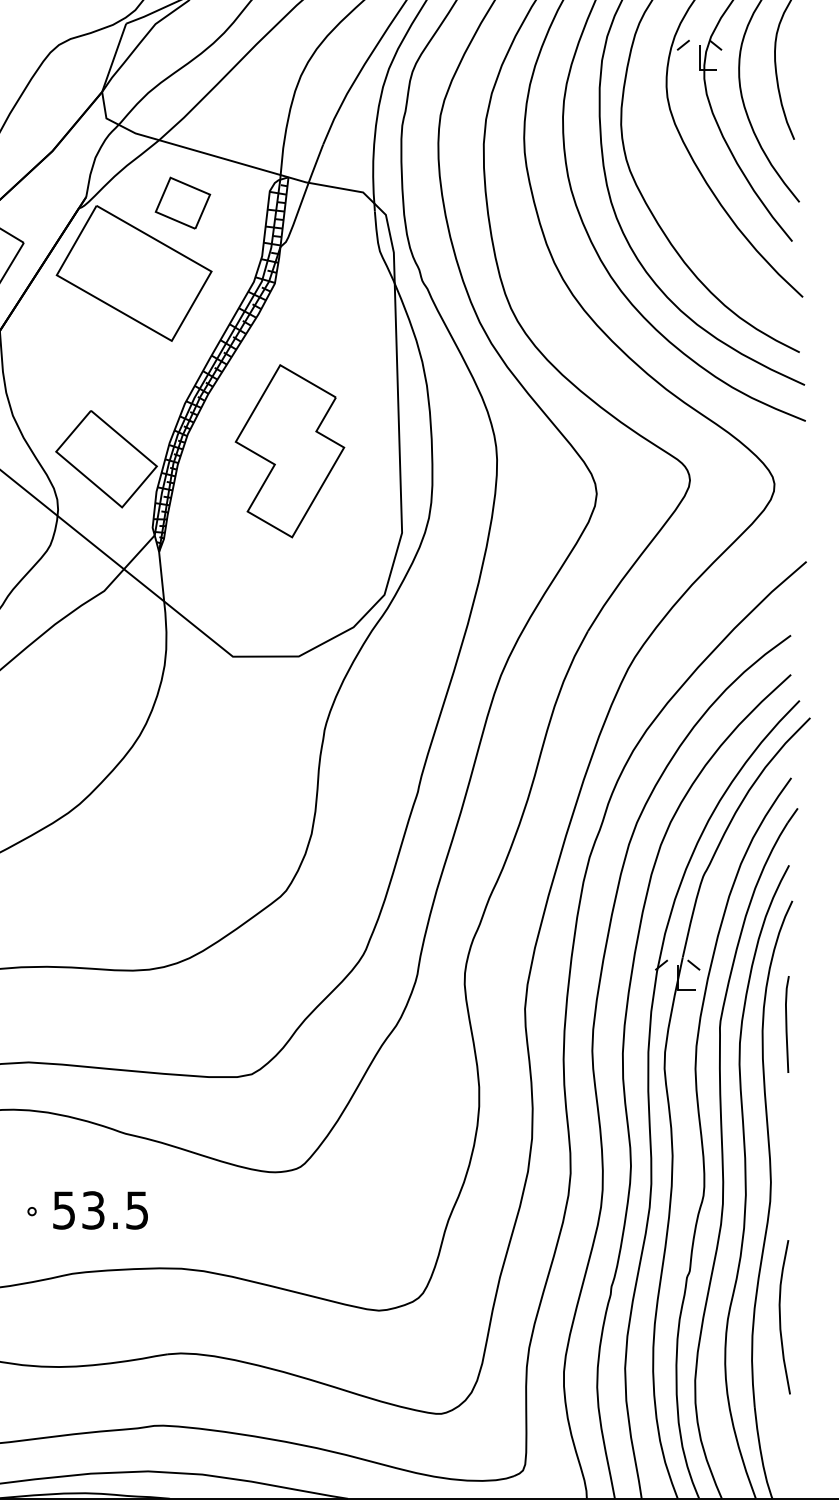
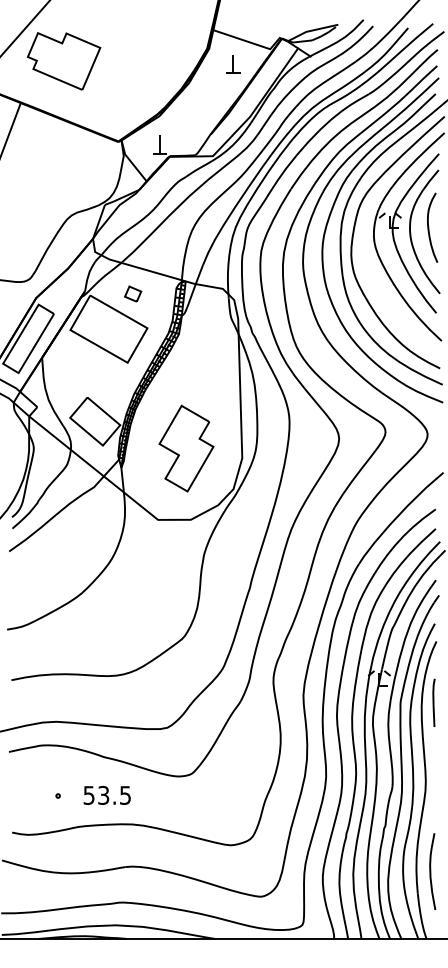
part: (181, 201) -> (132, 293), size x0.6
part: (289, 450) -> (186, 448), moved
text: (99, 1208) -> (106, 794), moved
curve: (782, 1317) -> (431, 871), moved

